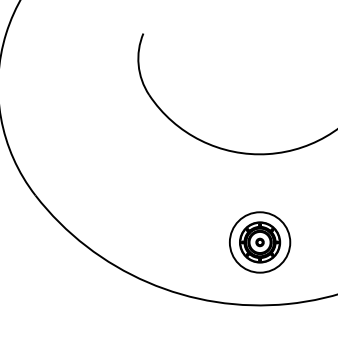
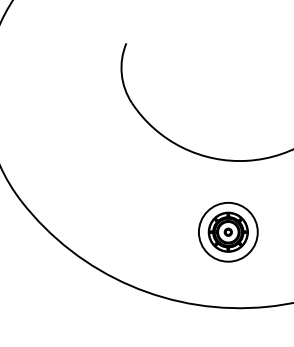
part: (260, 242) -> (228, 232), moved

